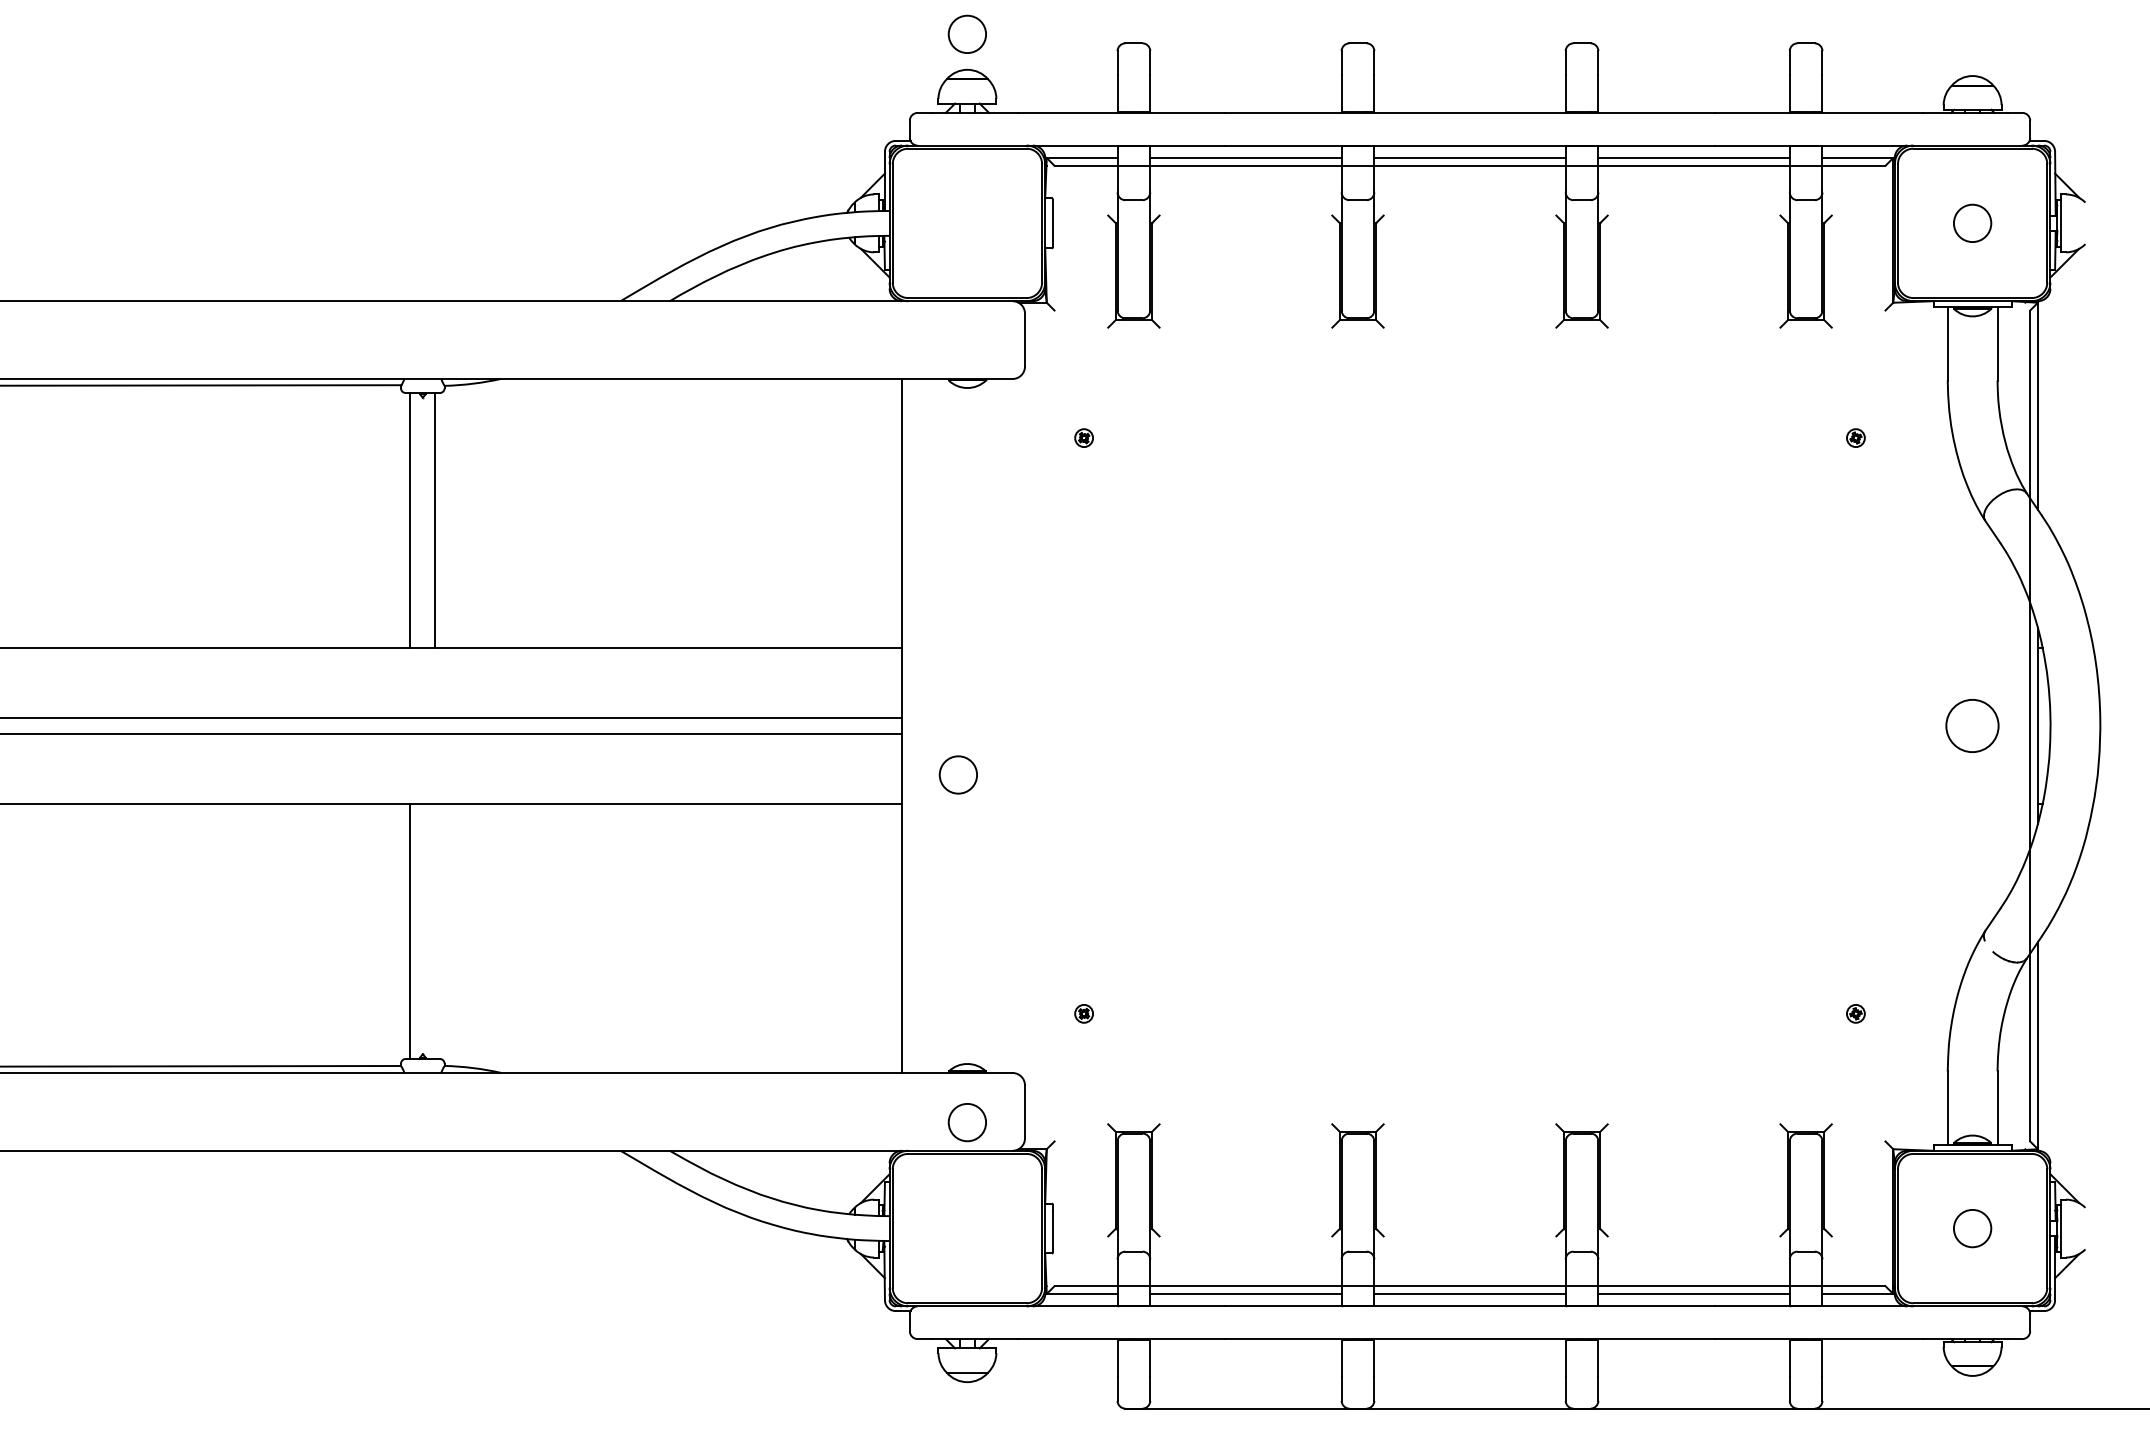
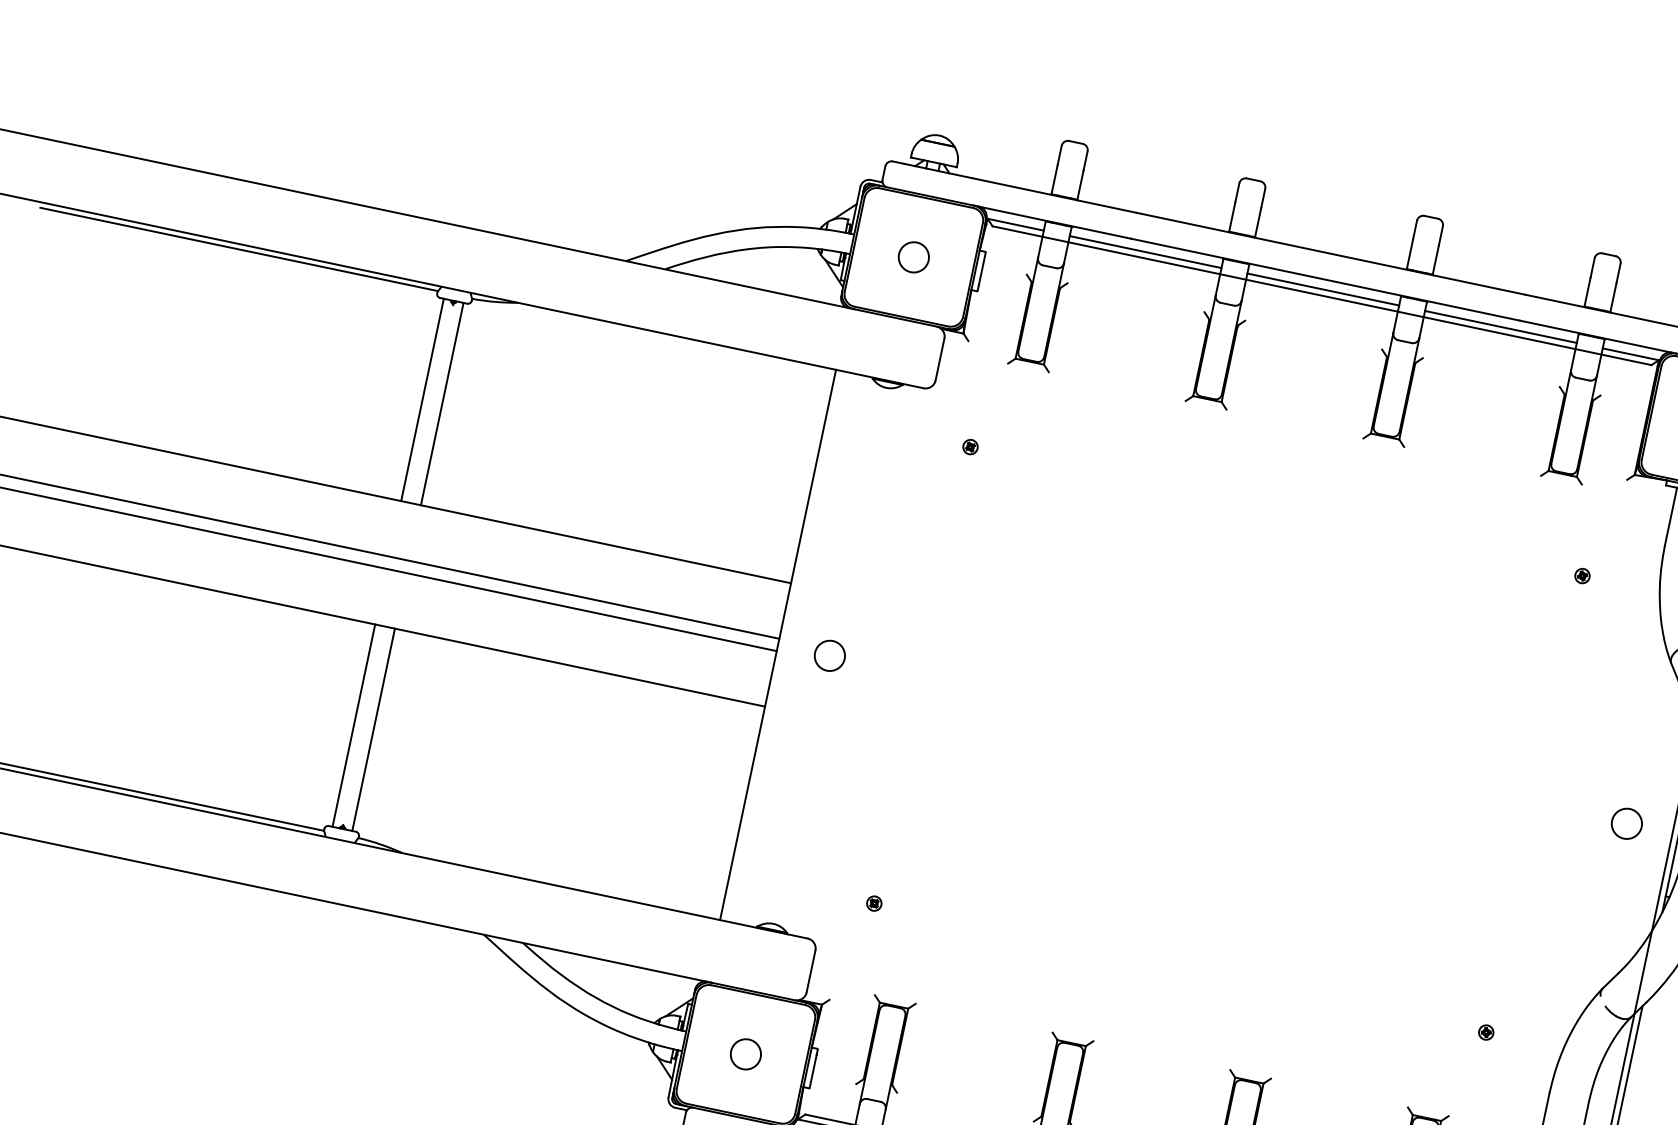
circle: (966, 33) -> (913, 256), moved
circle: (1972, 725) -> (1626, 823), size x0.71
circle: (957, 774) -> (829, 655), moved
line: (435, 930) -> (373, 729), added
circle: (966, 1122) -> (745, 1054), moved

